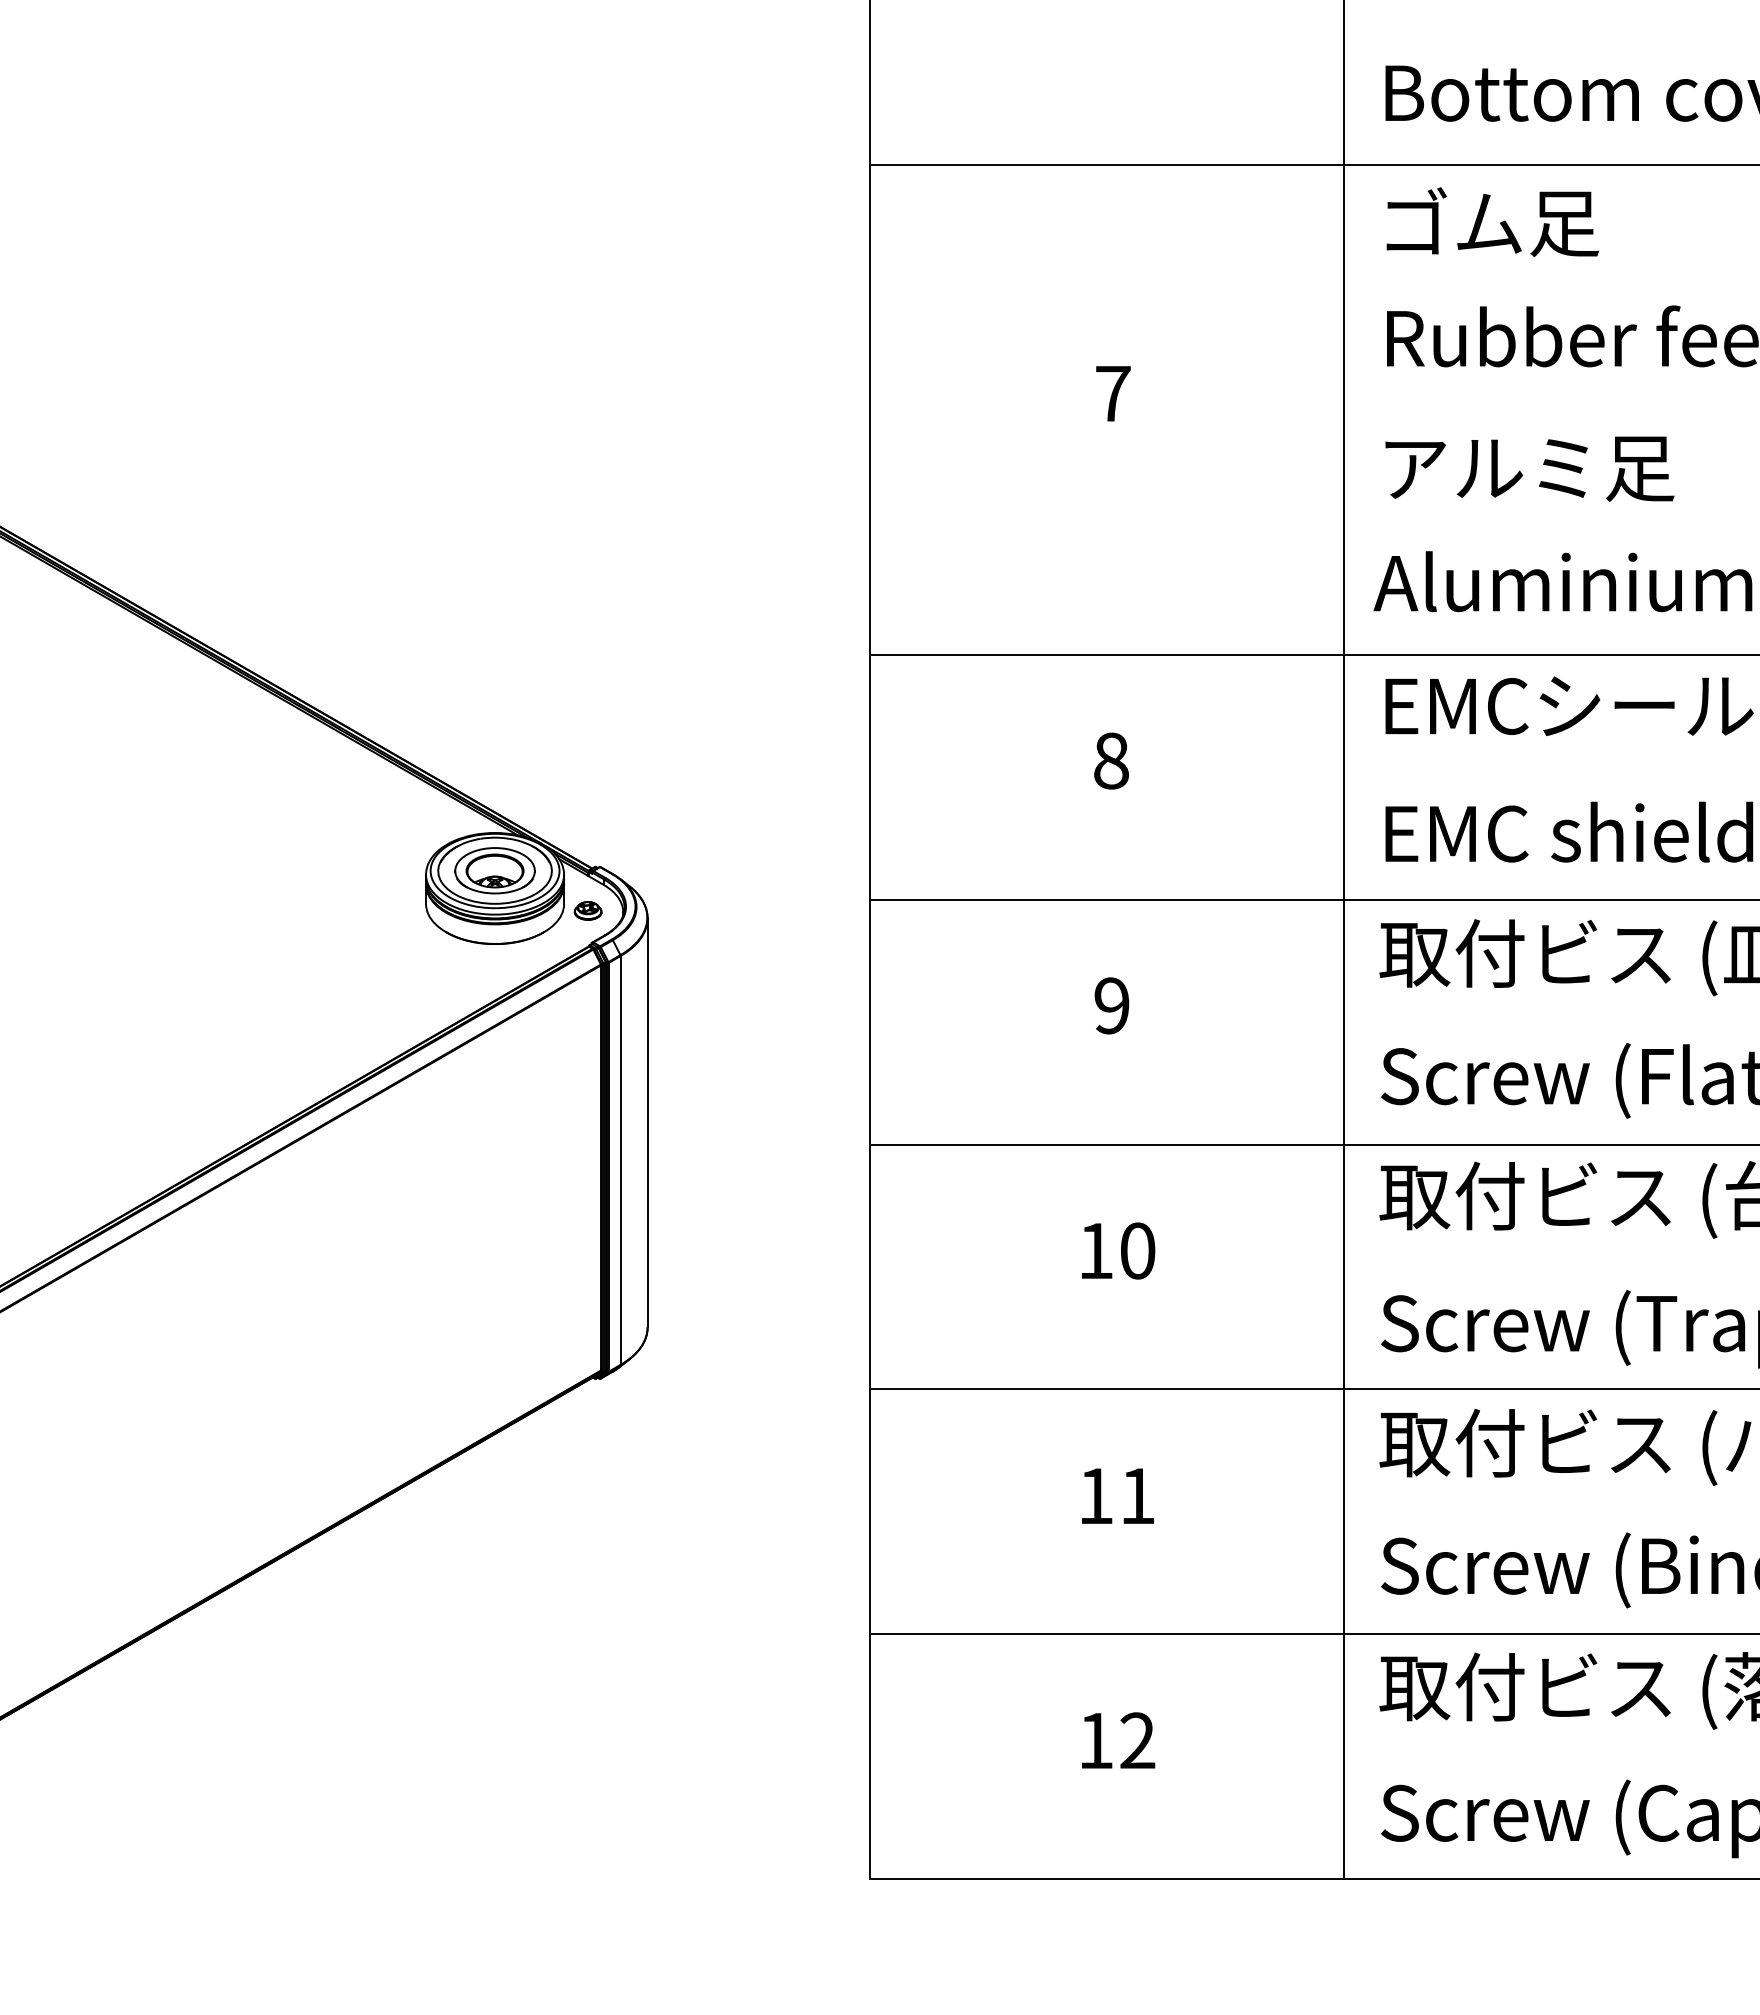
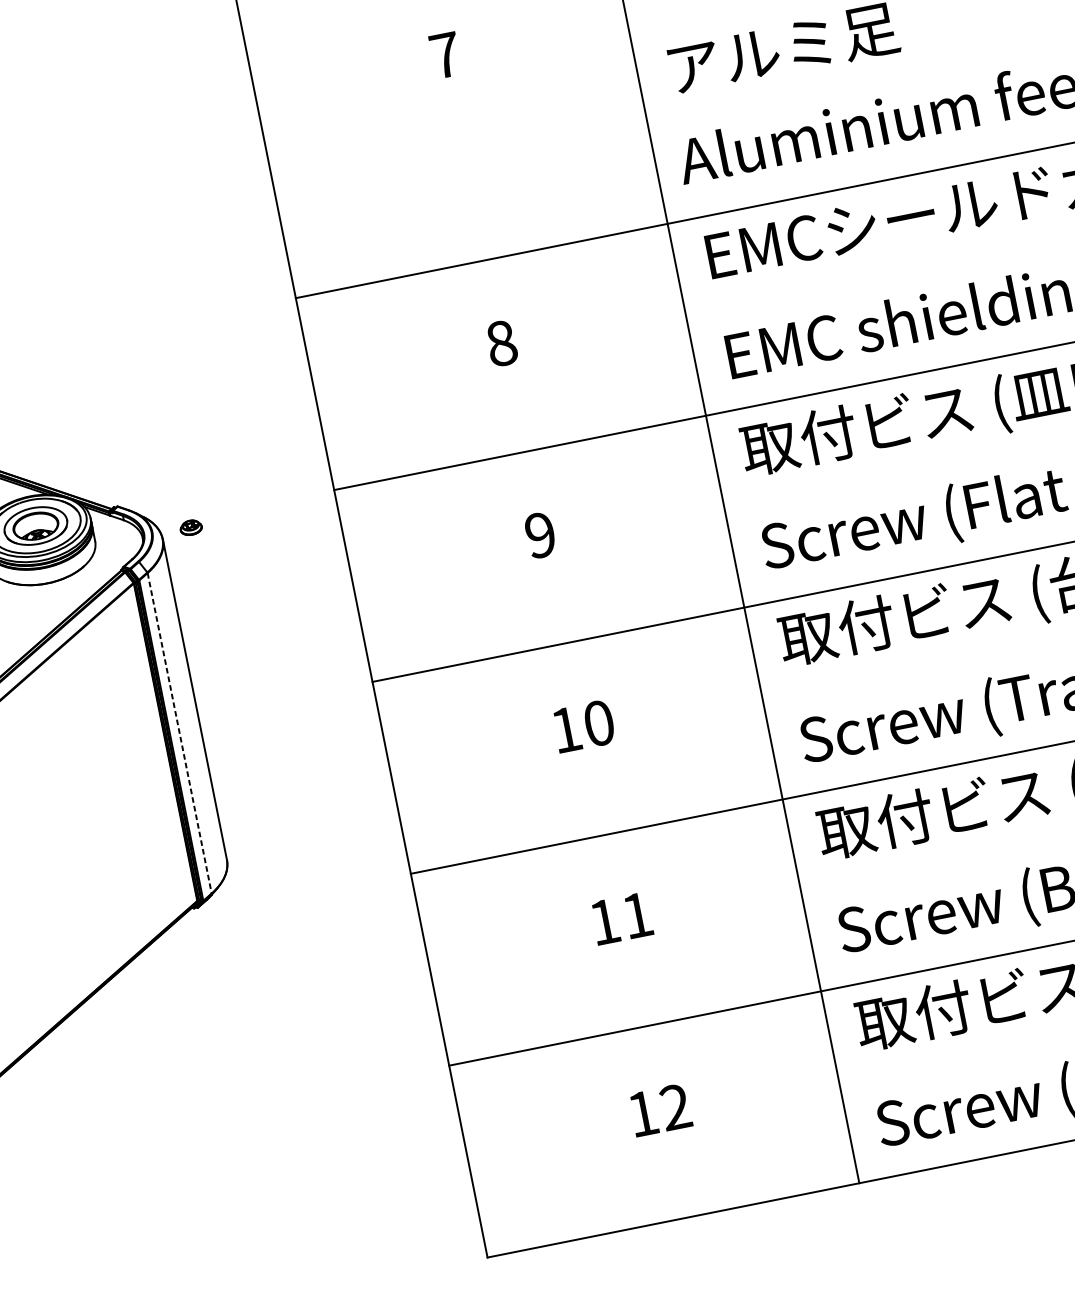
part: (587, 910) -> (190, 527), moved
line: (620, 1160) -> (179, 733), solid -> dashed

